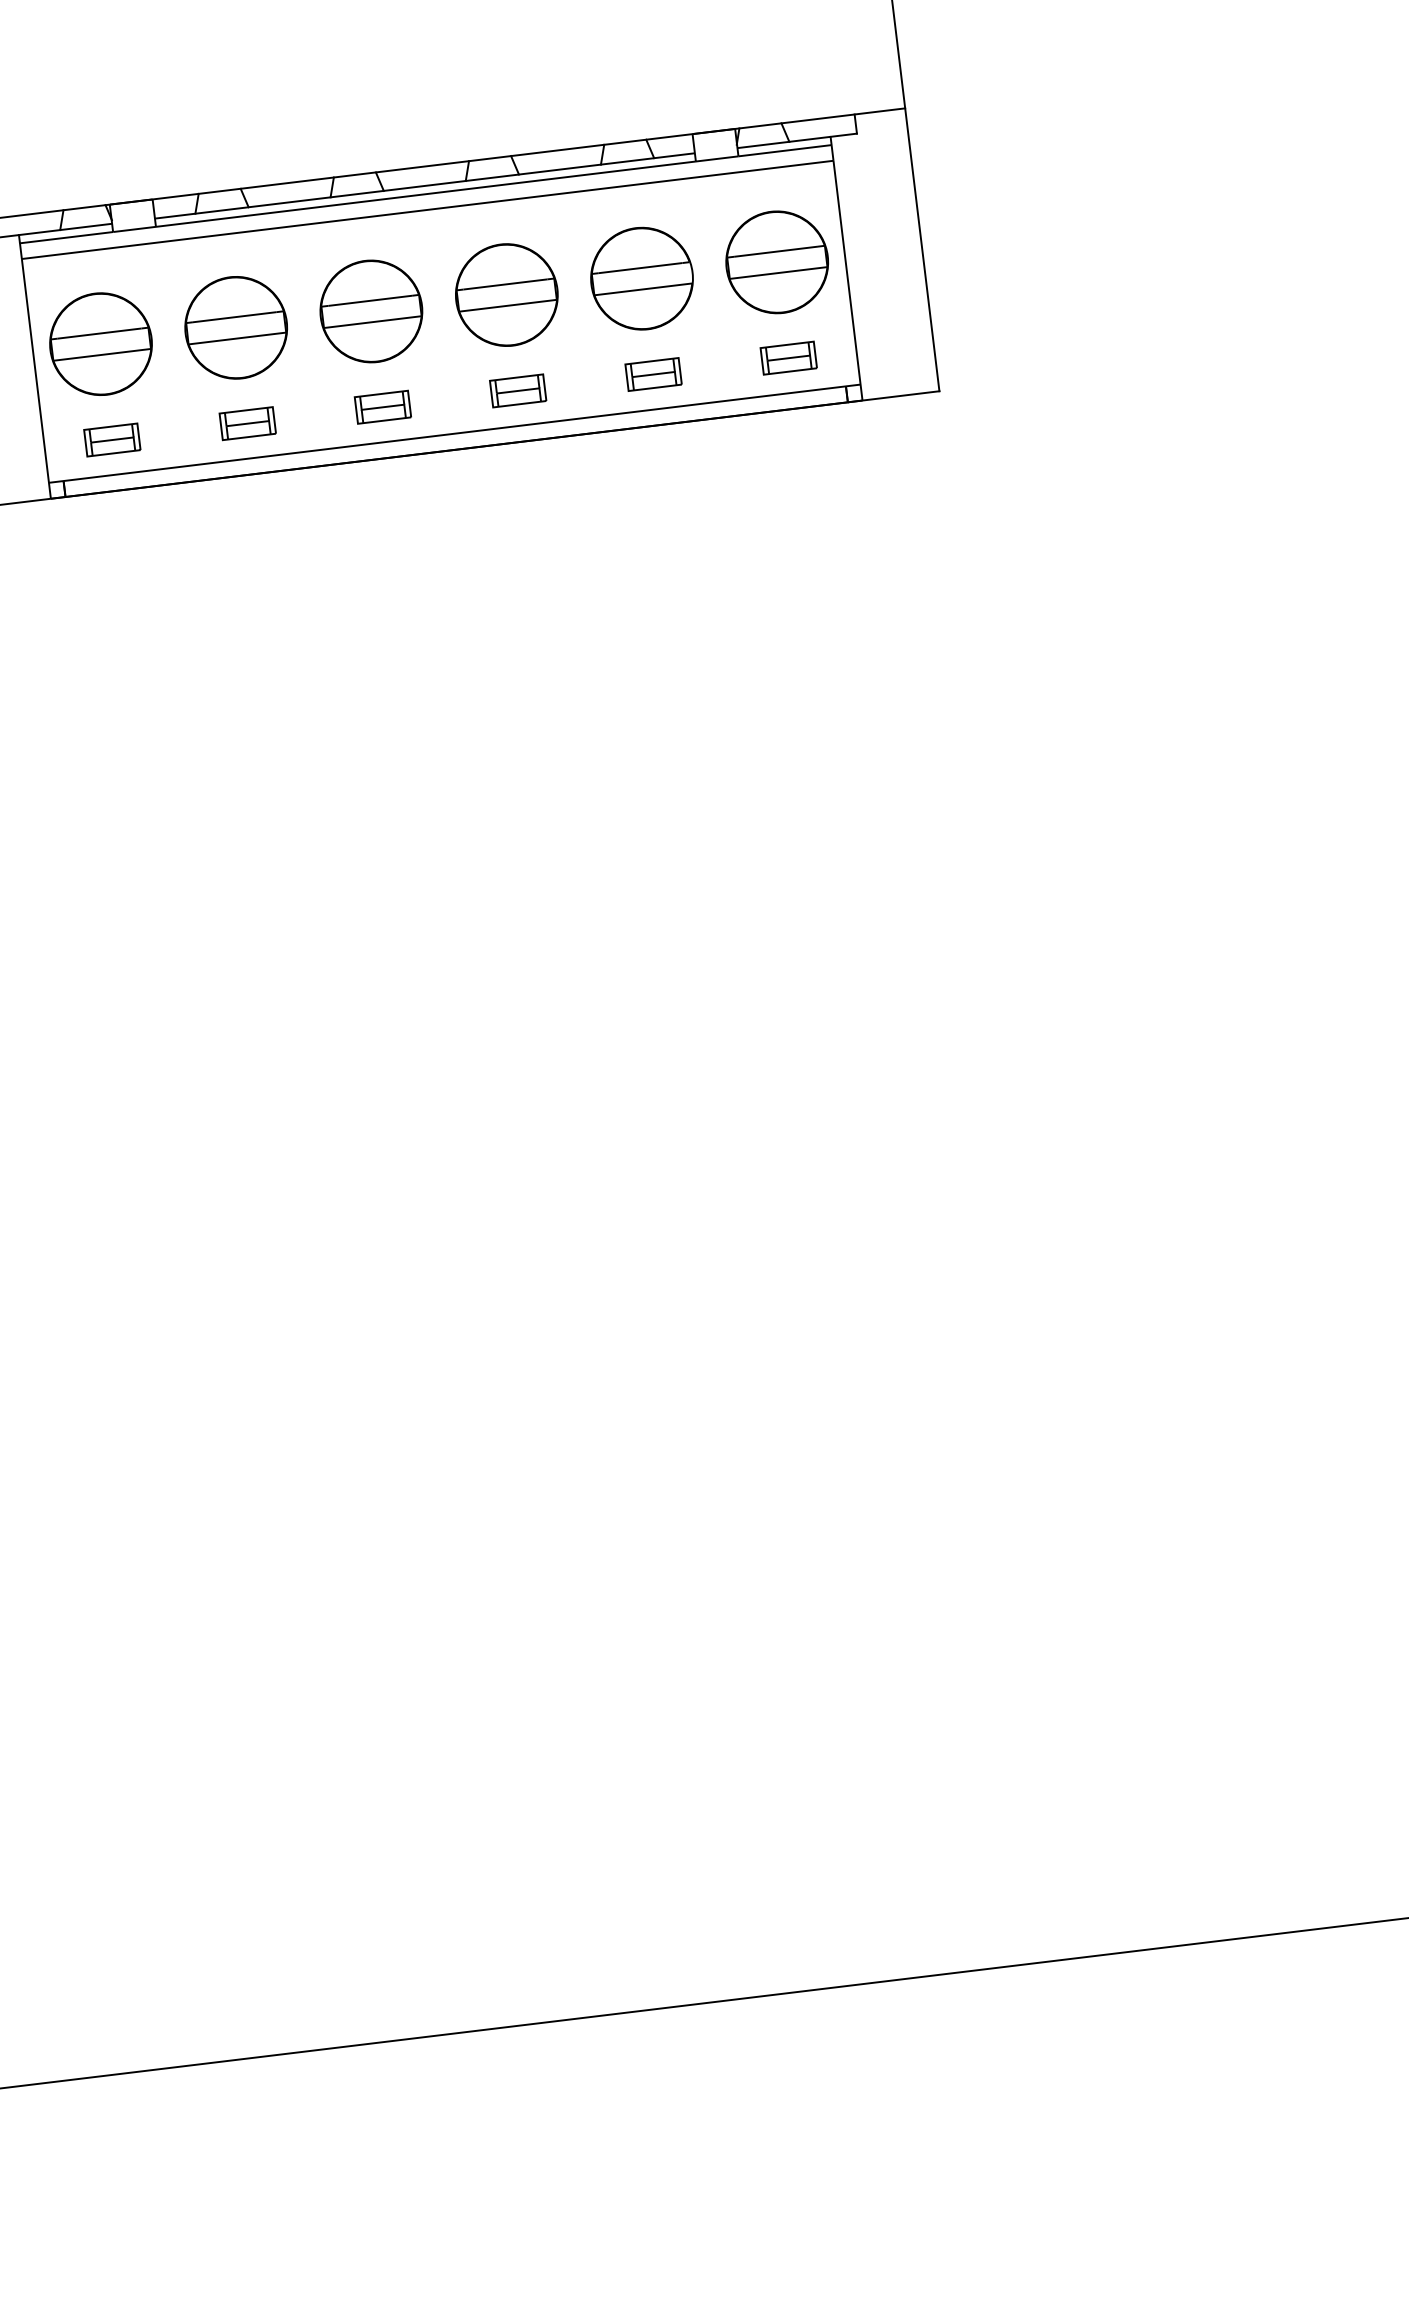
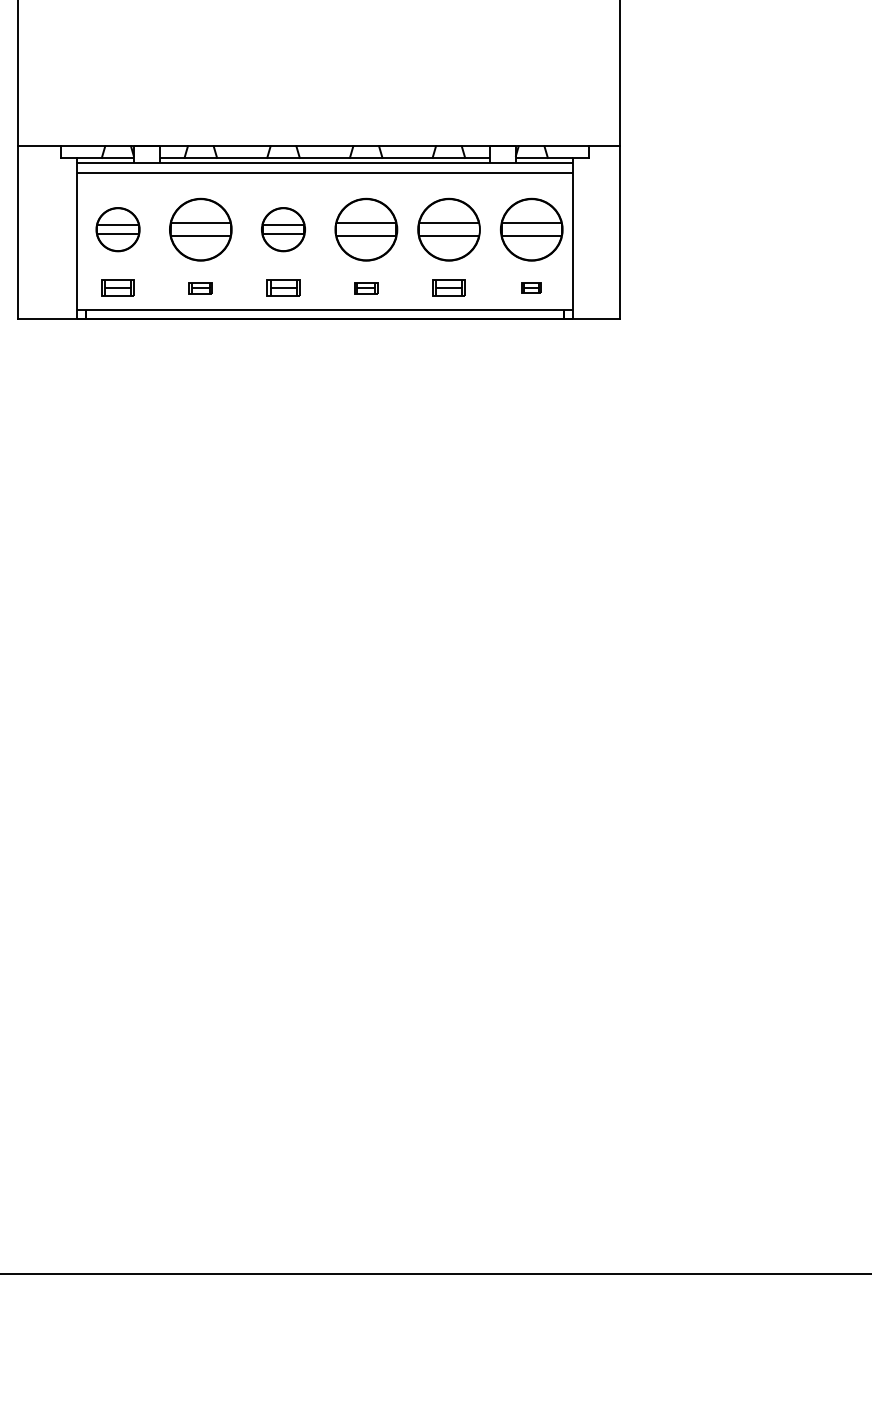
part: (371, 311) -> (283, 229), size x0.7
part: (99, 343) -> (117, 229), size x0.7
part: (788, 356) -> (531, 287), size x0.6
part: (516, 389) -> (365, 287), size x0.7
part: (247, 422) -> (200, 287), size x0.7

